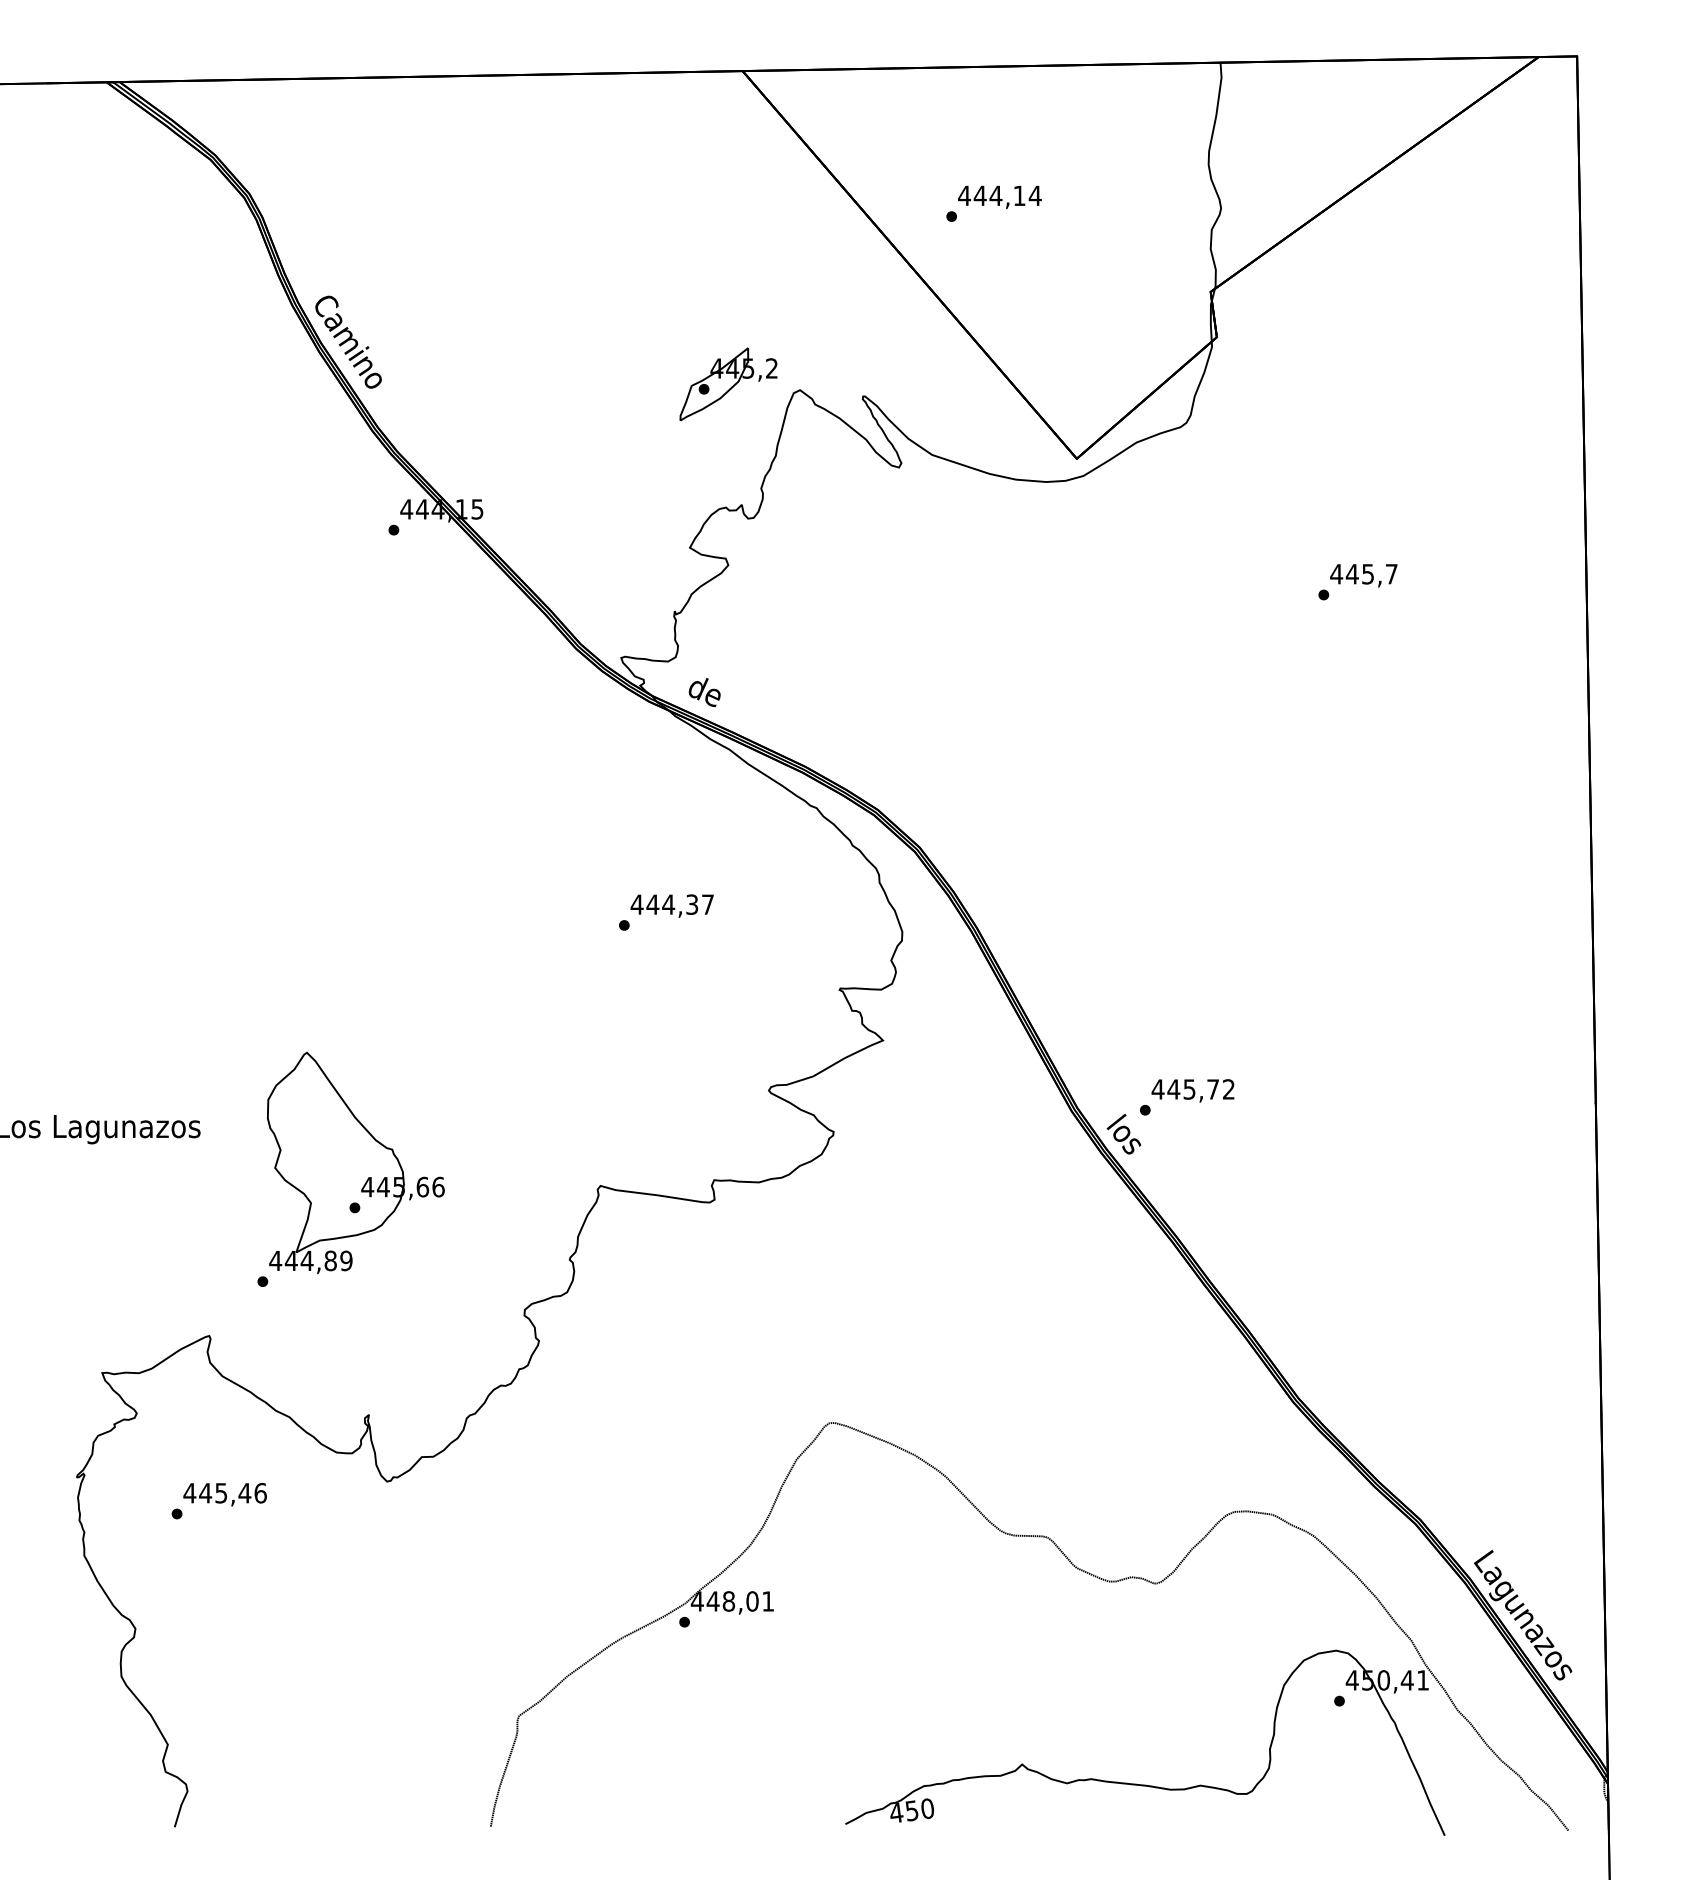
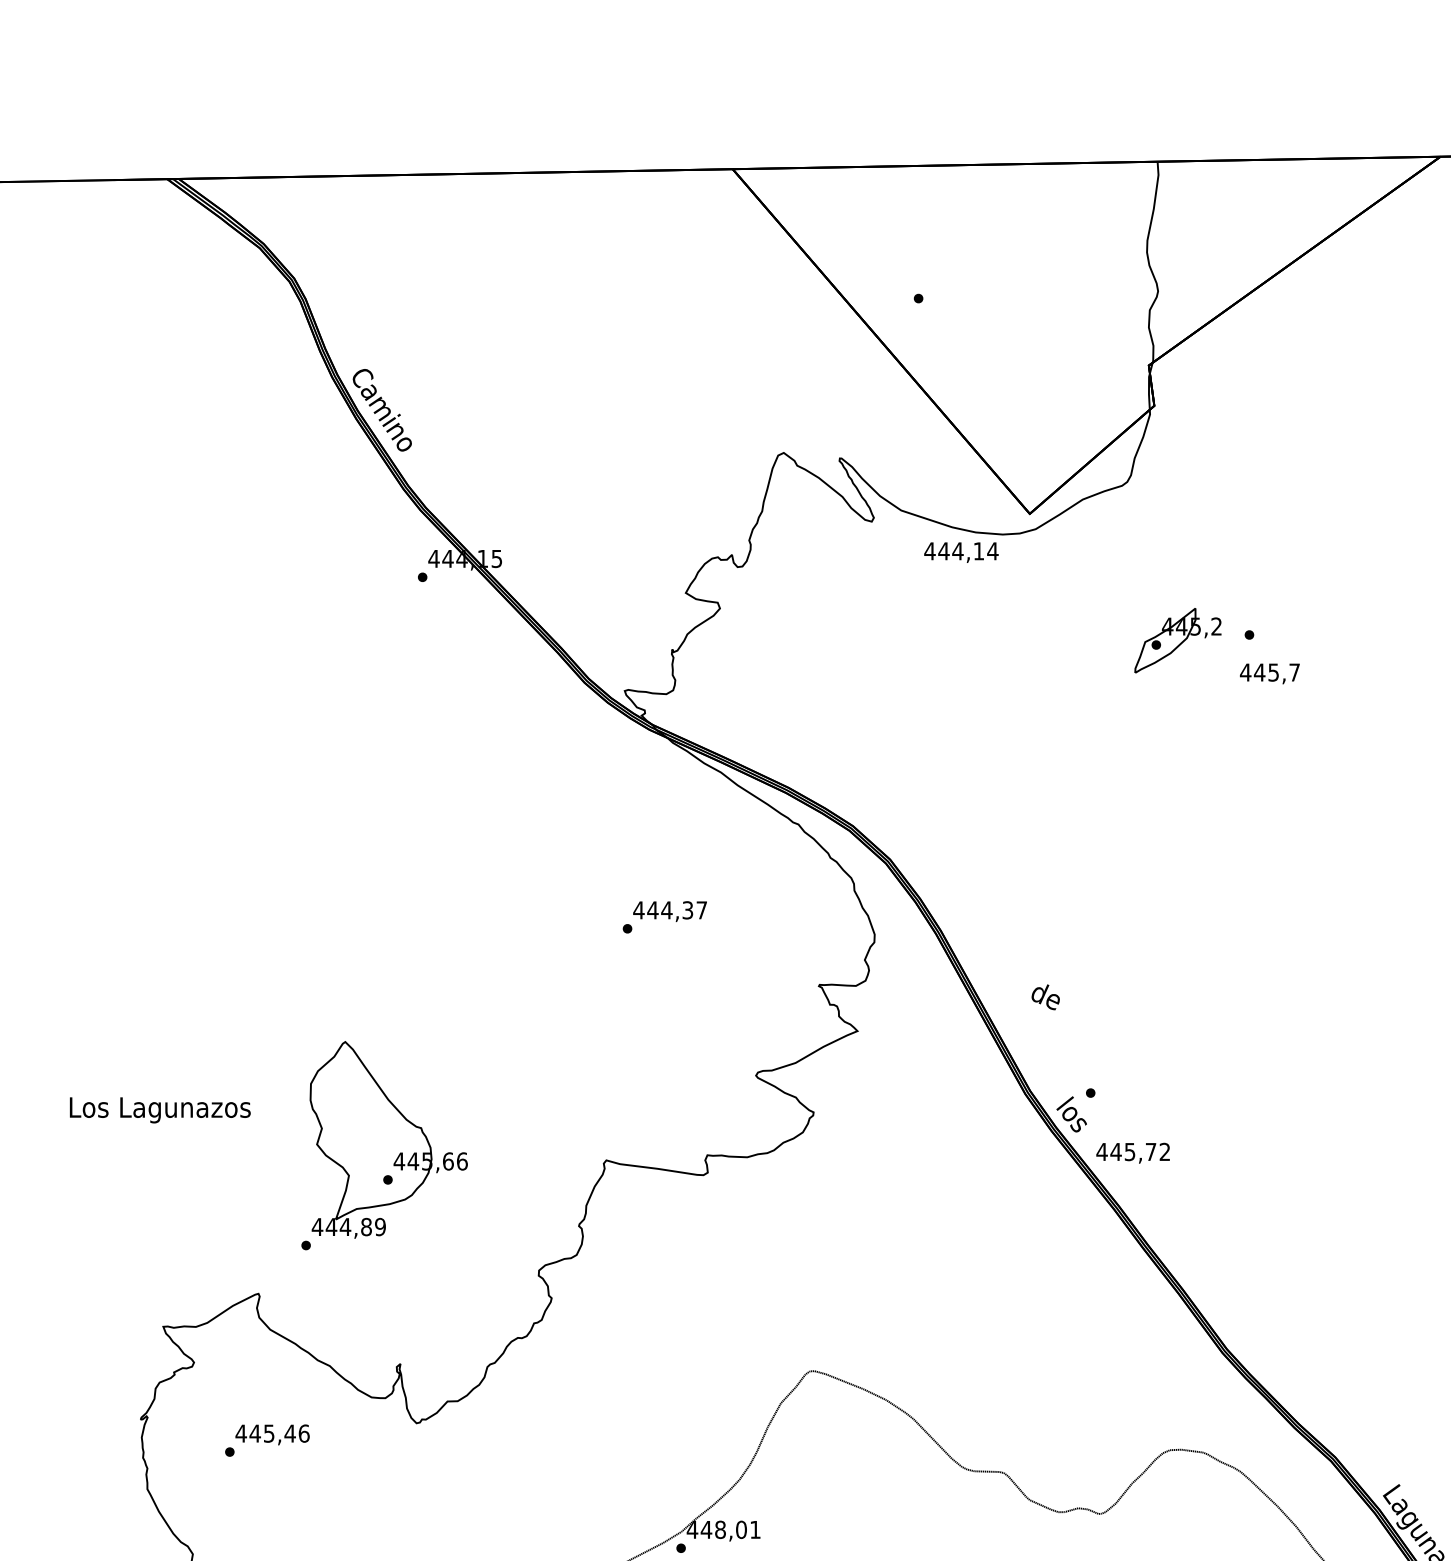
text: (999, 196) -> (961, 551), moved
part: (728, 384) -> (1178, 640), moved
text: (1363, 575) -> (1269, 673), moved
text: (704, 692) -> (1045, 997), moved
text: (1192, 1090) -> (1132, 1152), moved

